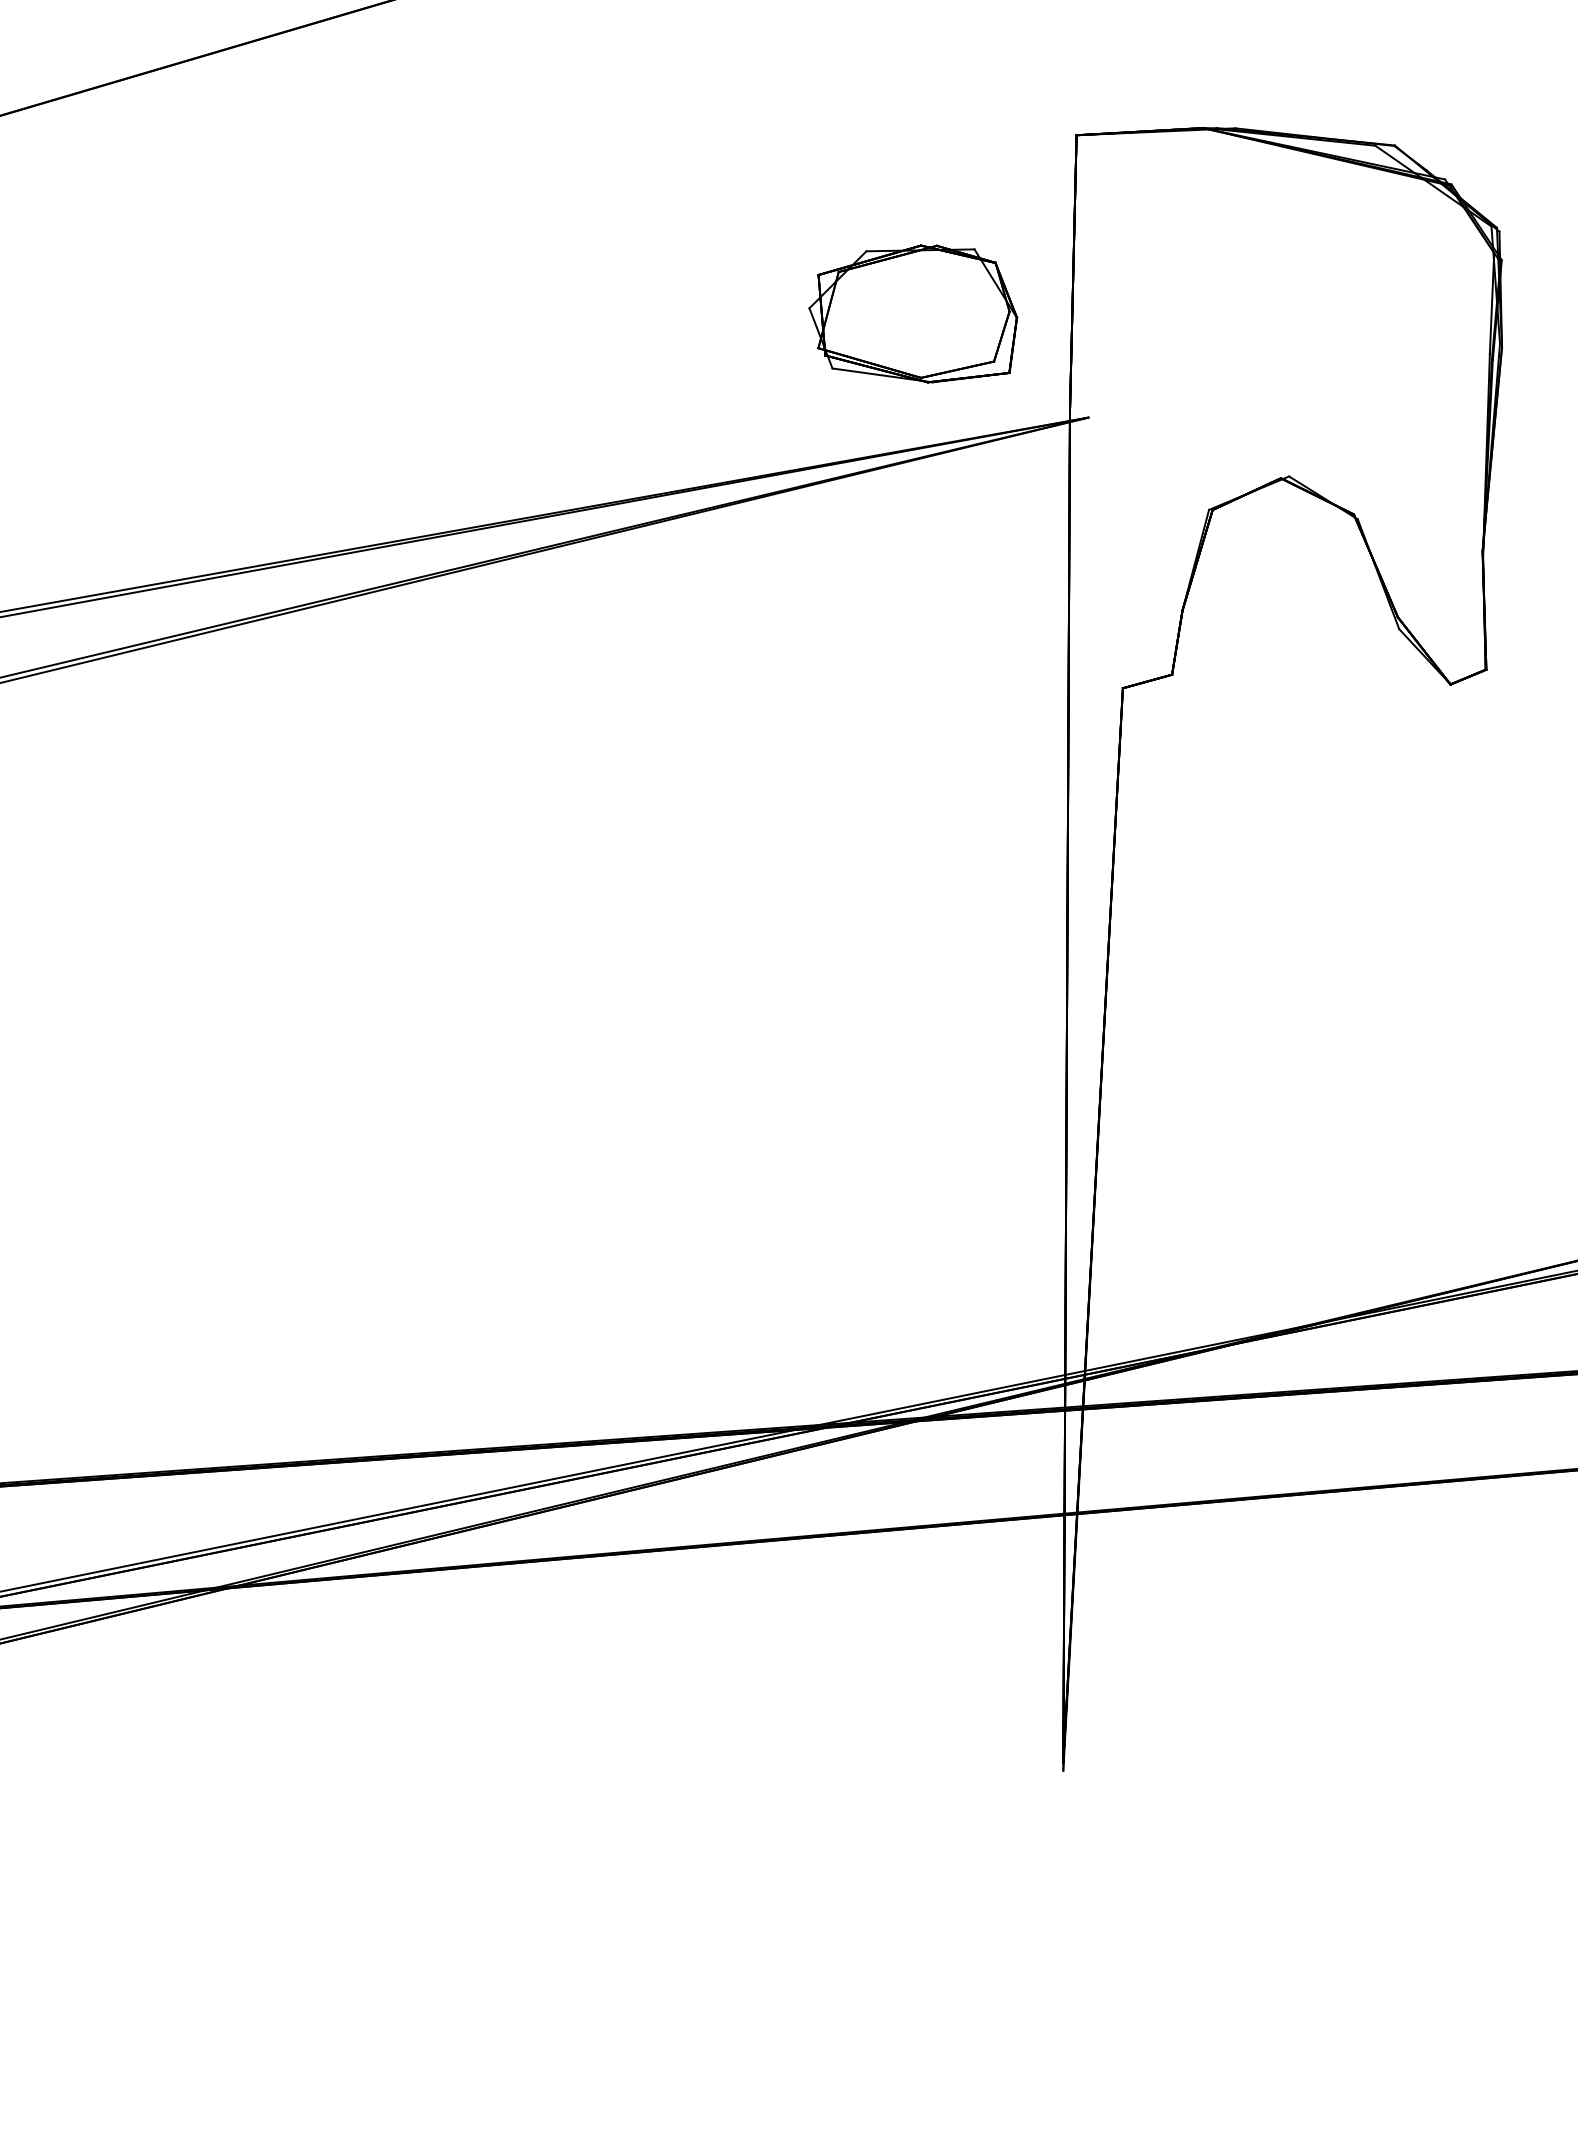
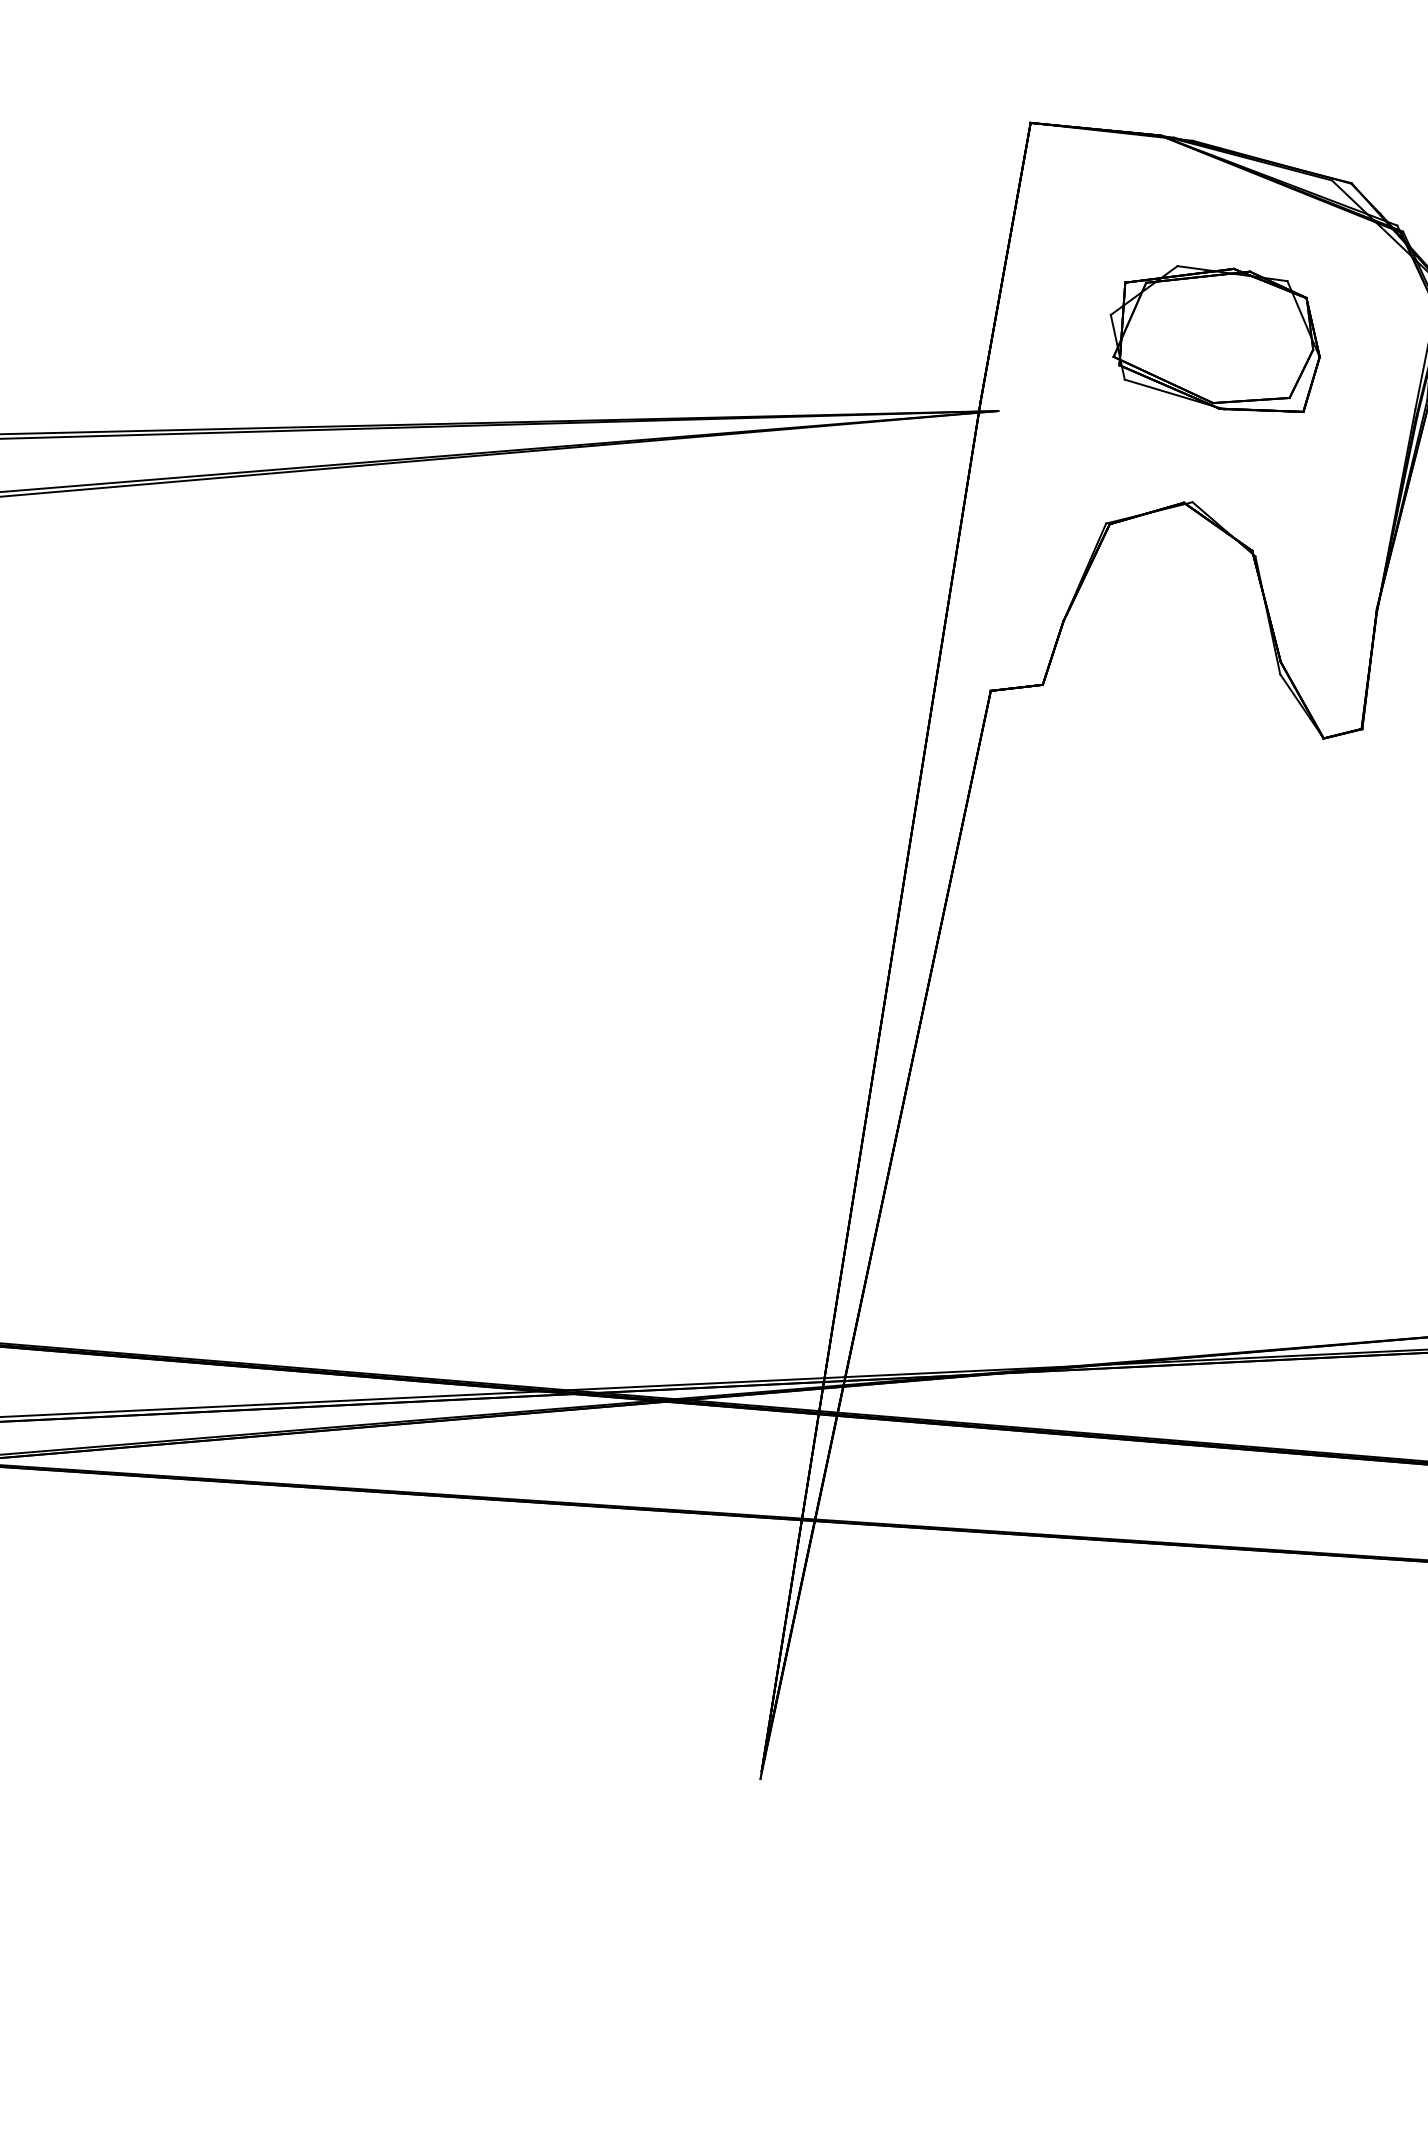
part: (913, 313) -> (1215, 336), moved

